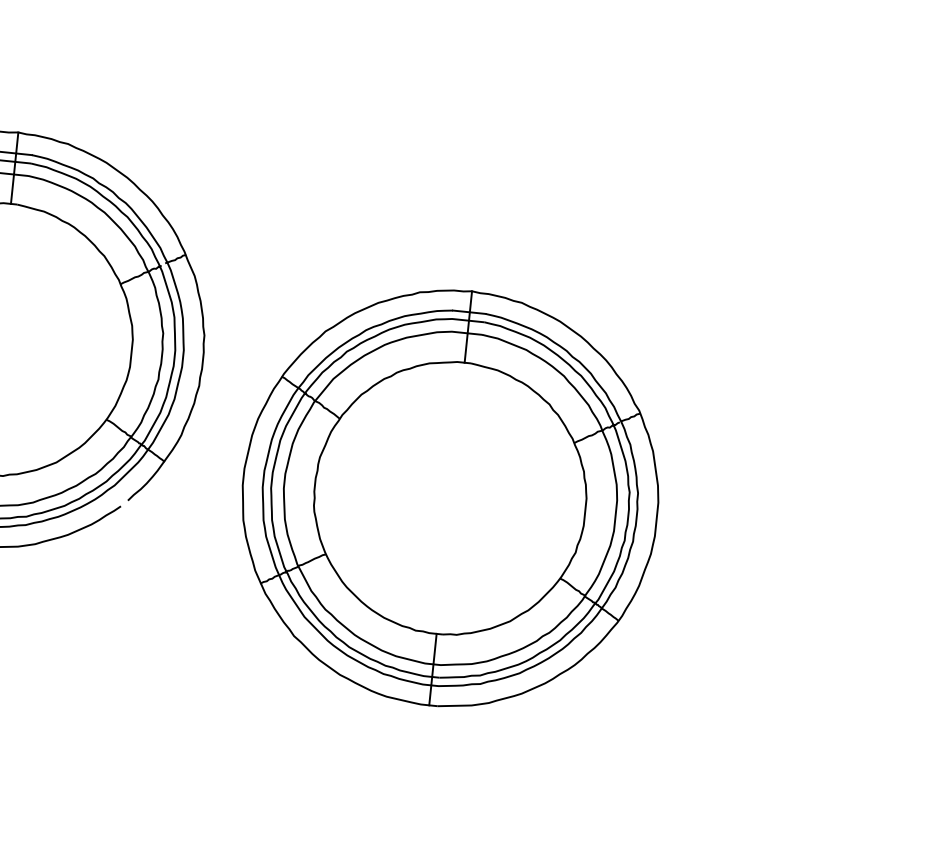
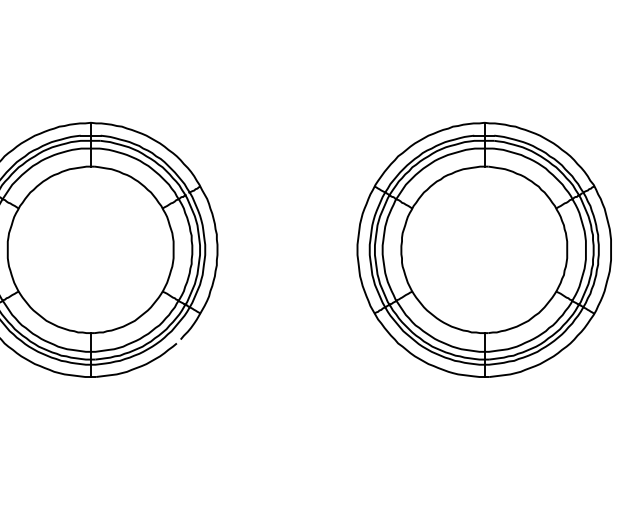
part: (448, 497) -> (483, 249), moved

